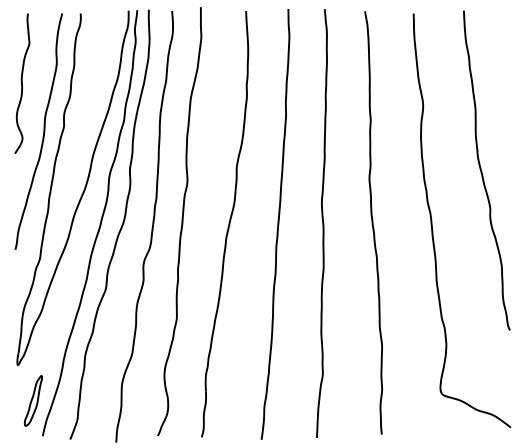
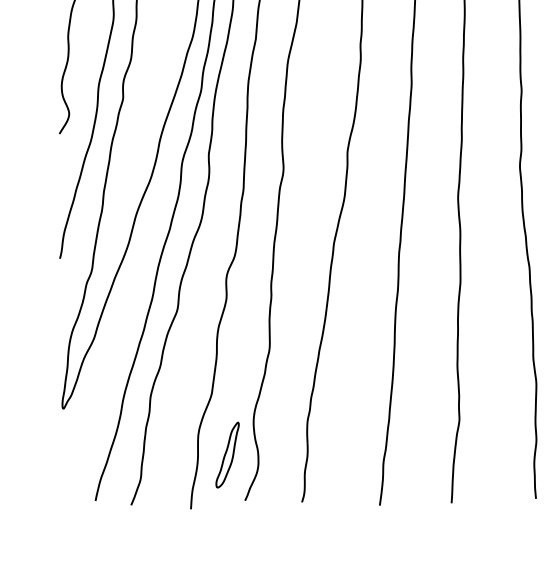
part: (32, 400) -> (226, 454), moved

